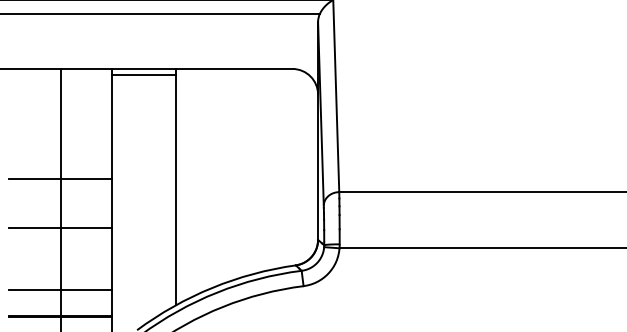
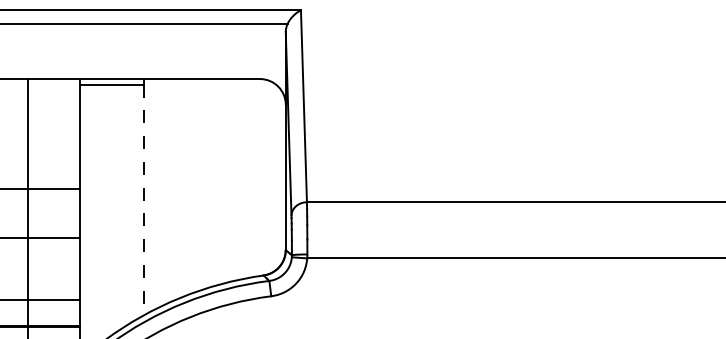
line: (176, 190) -> (144, 200), solid -> dashed

